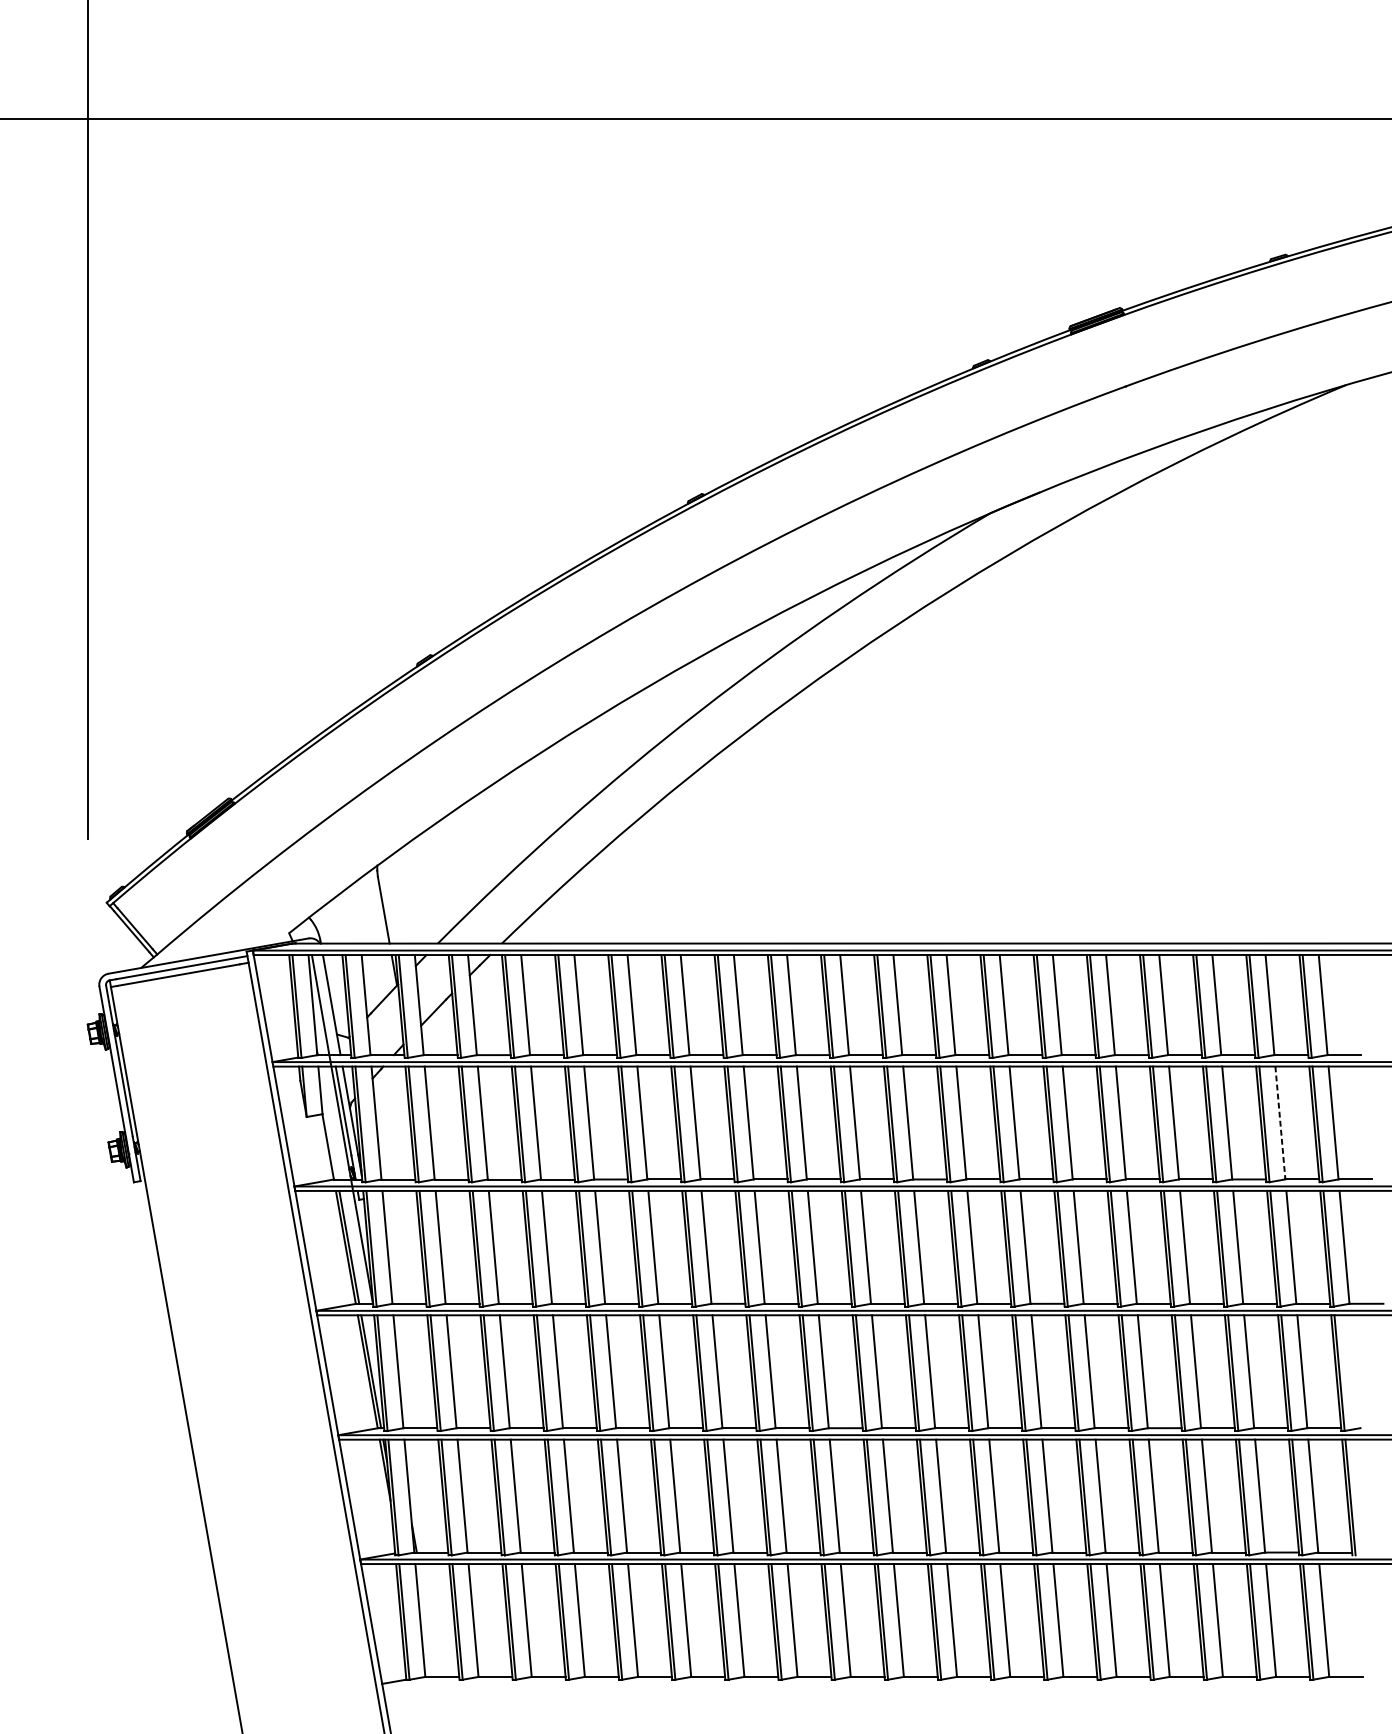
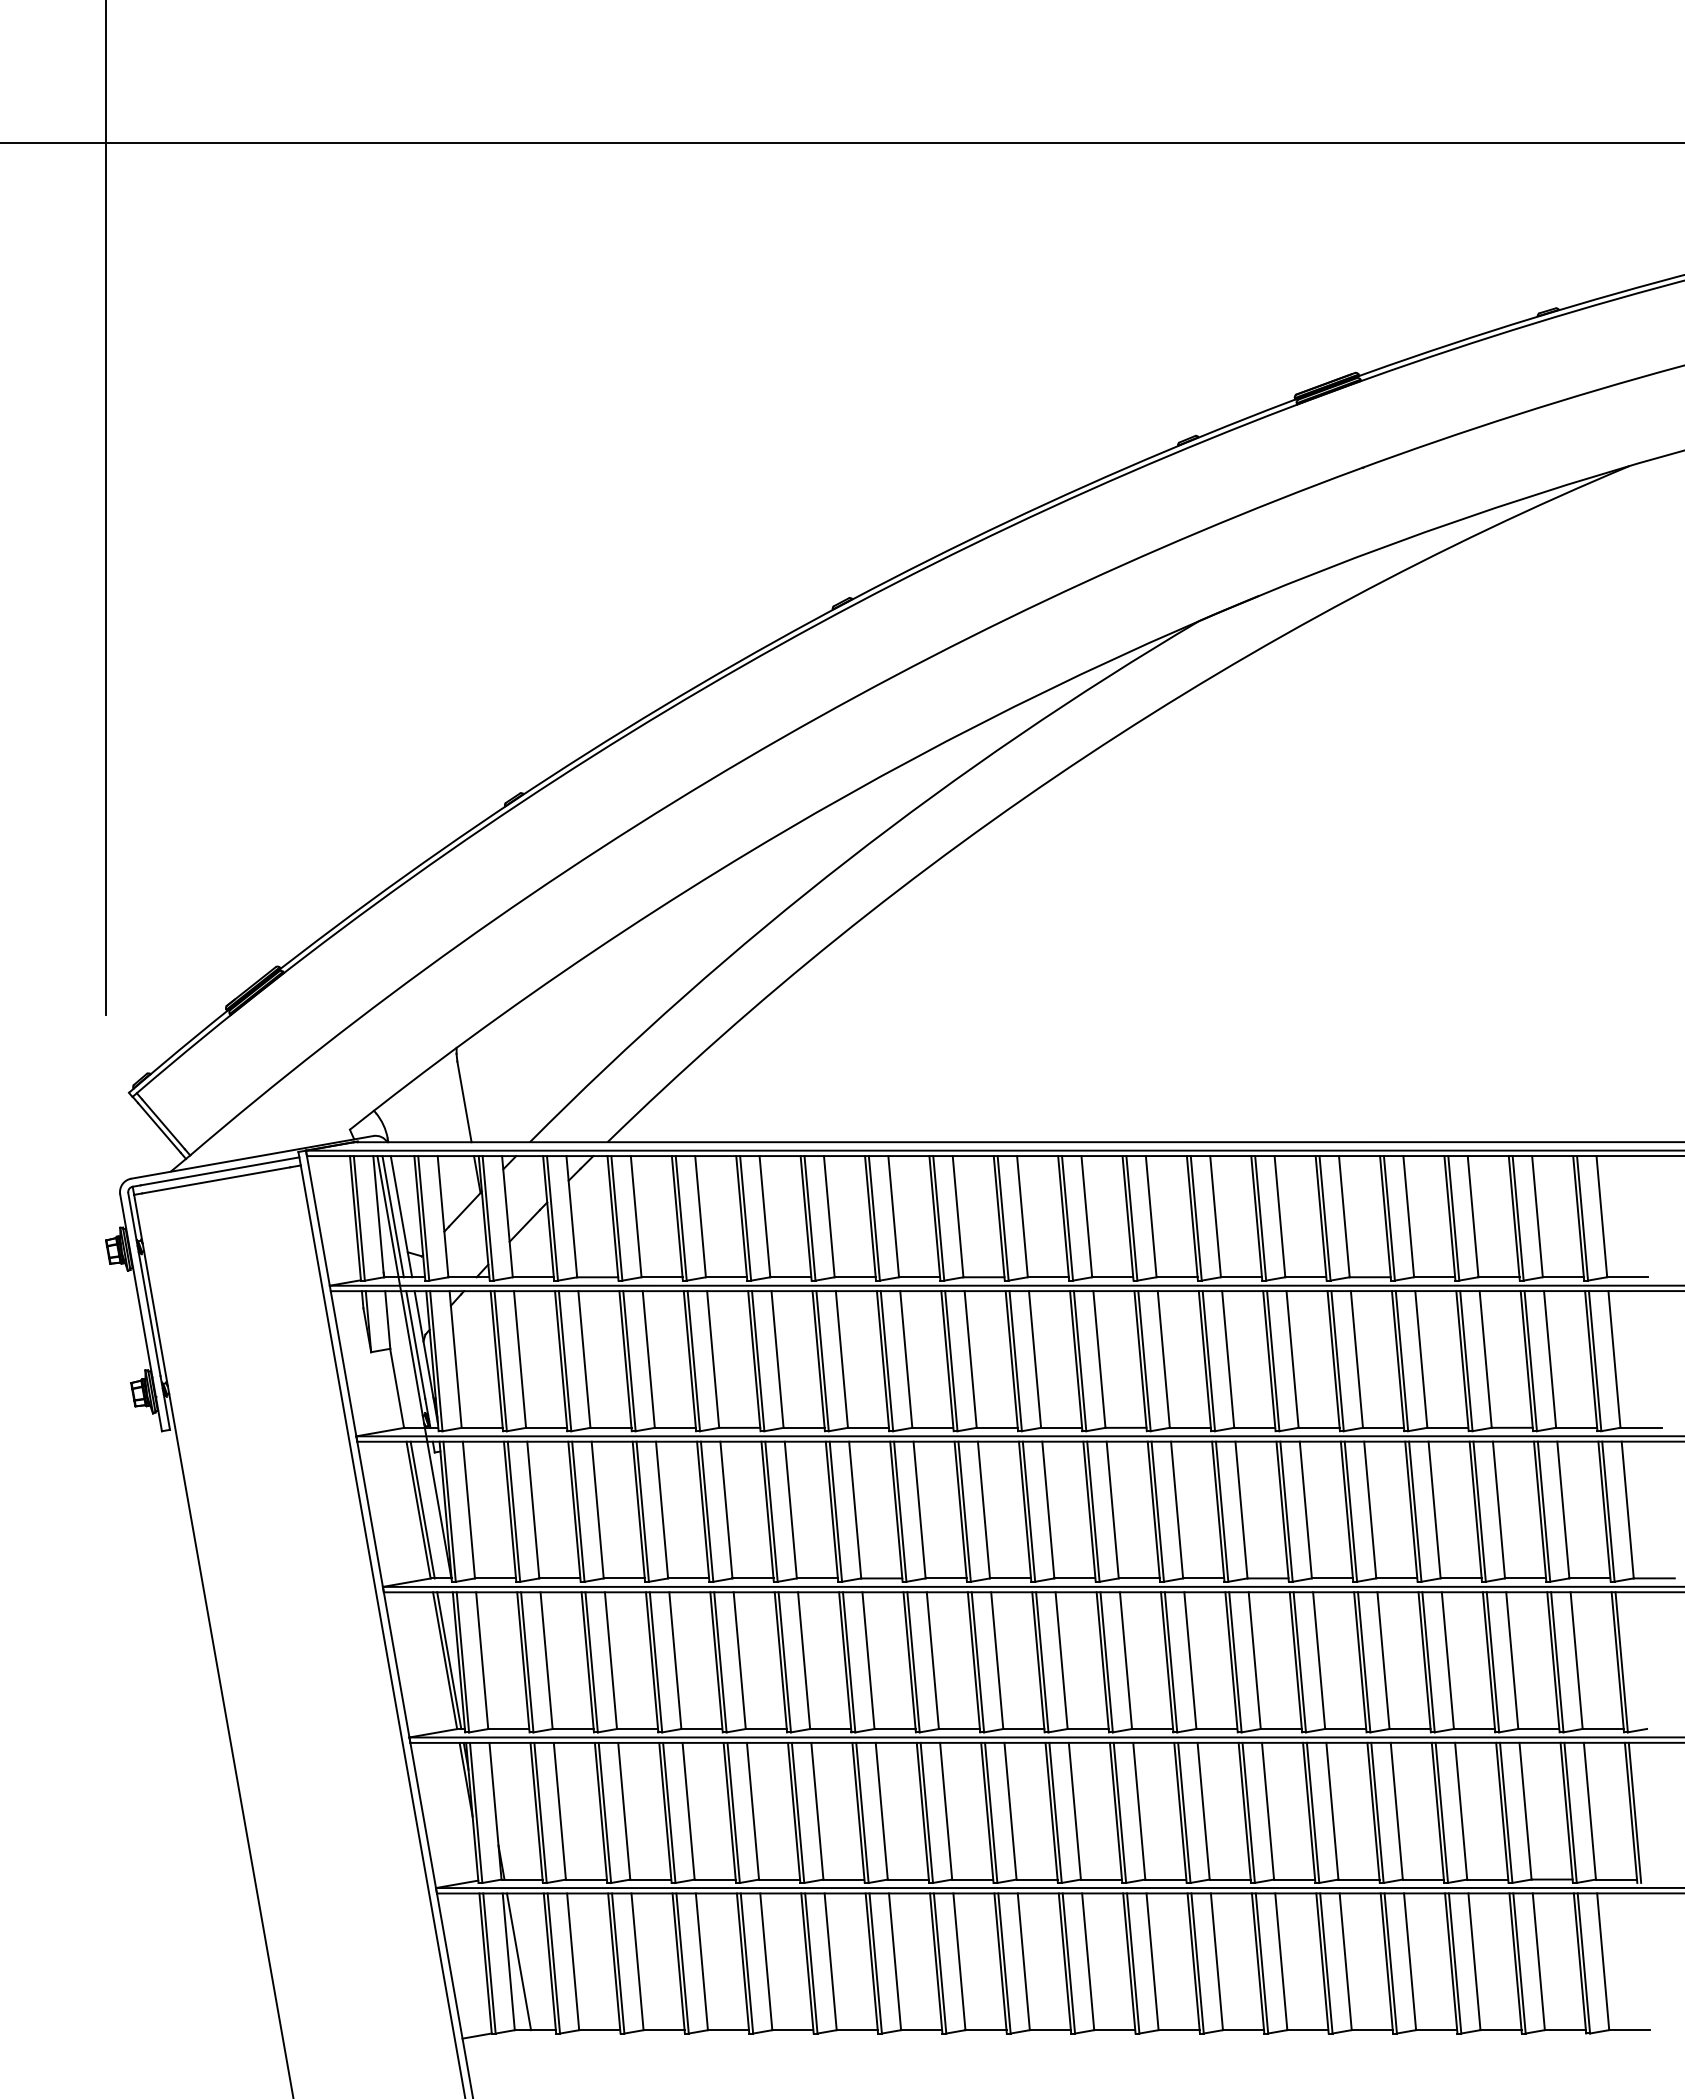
line: (324, 1004) -> (392, 1216), added
line: (1280, 1123) -> (1550, 1359), dashed -> solid
line: (428, 1620) -> (518, 1961), added

